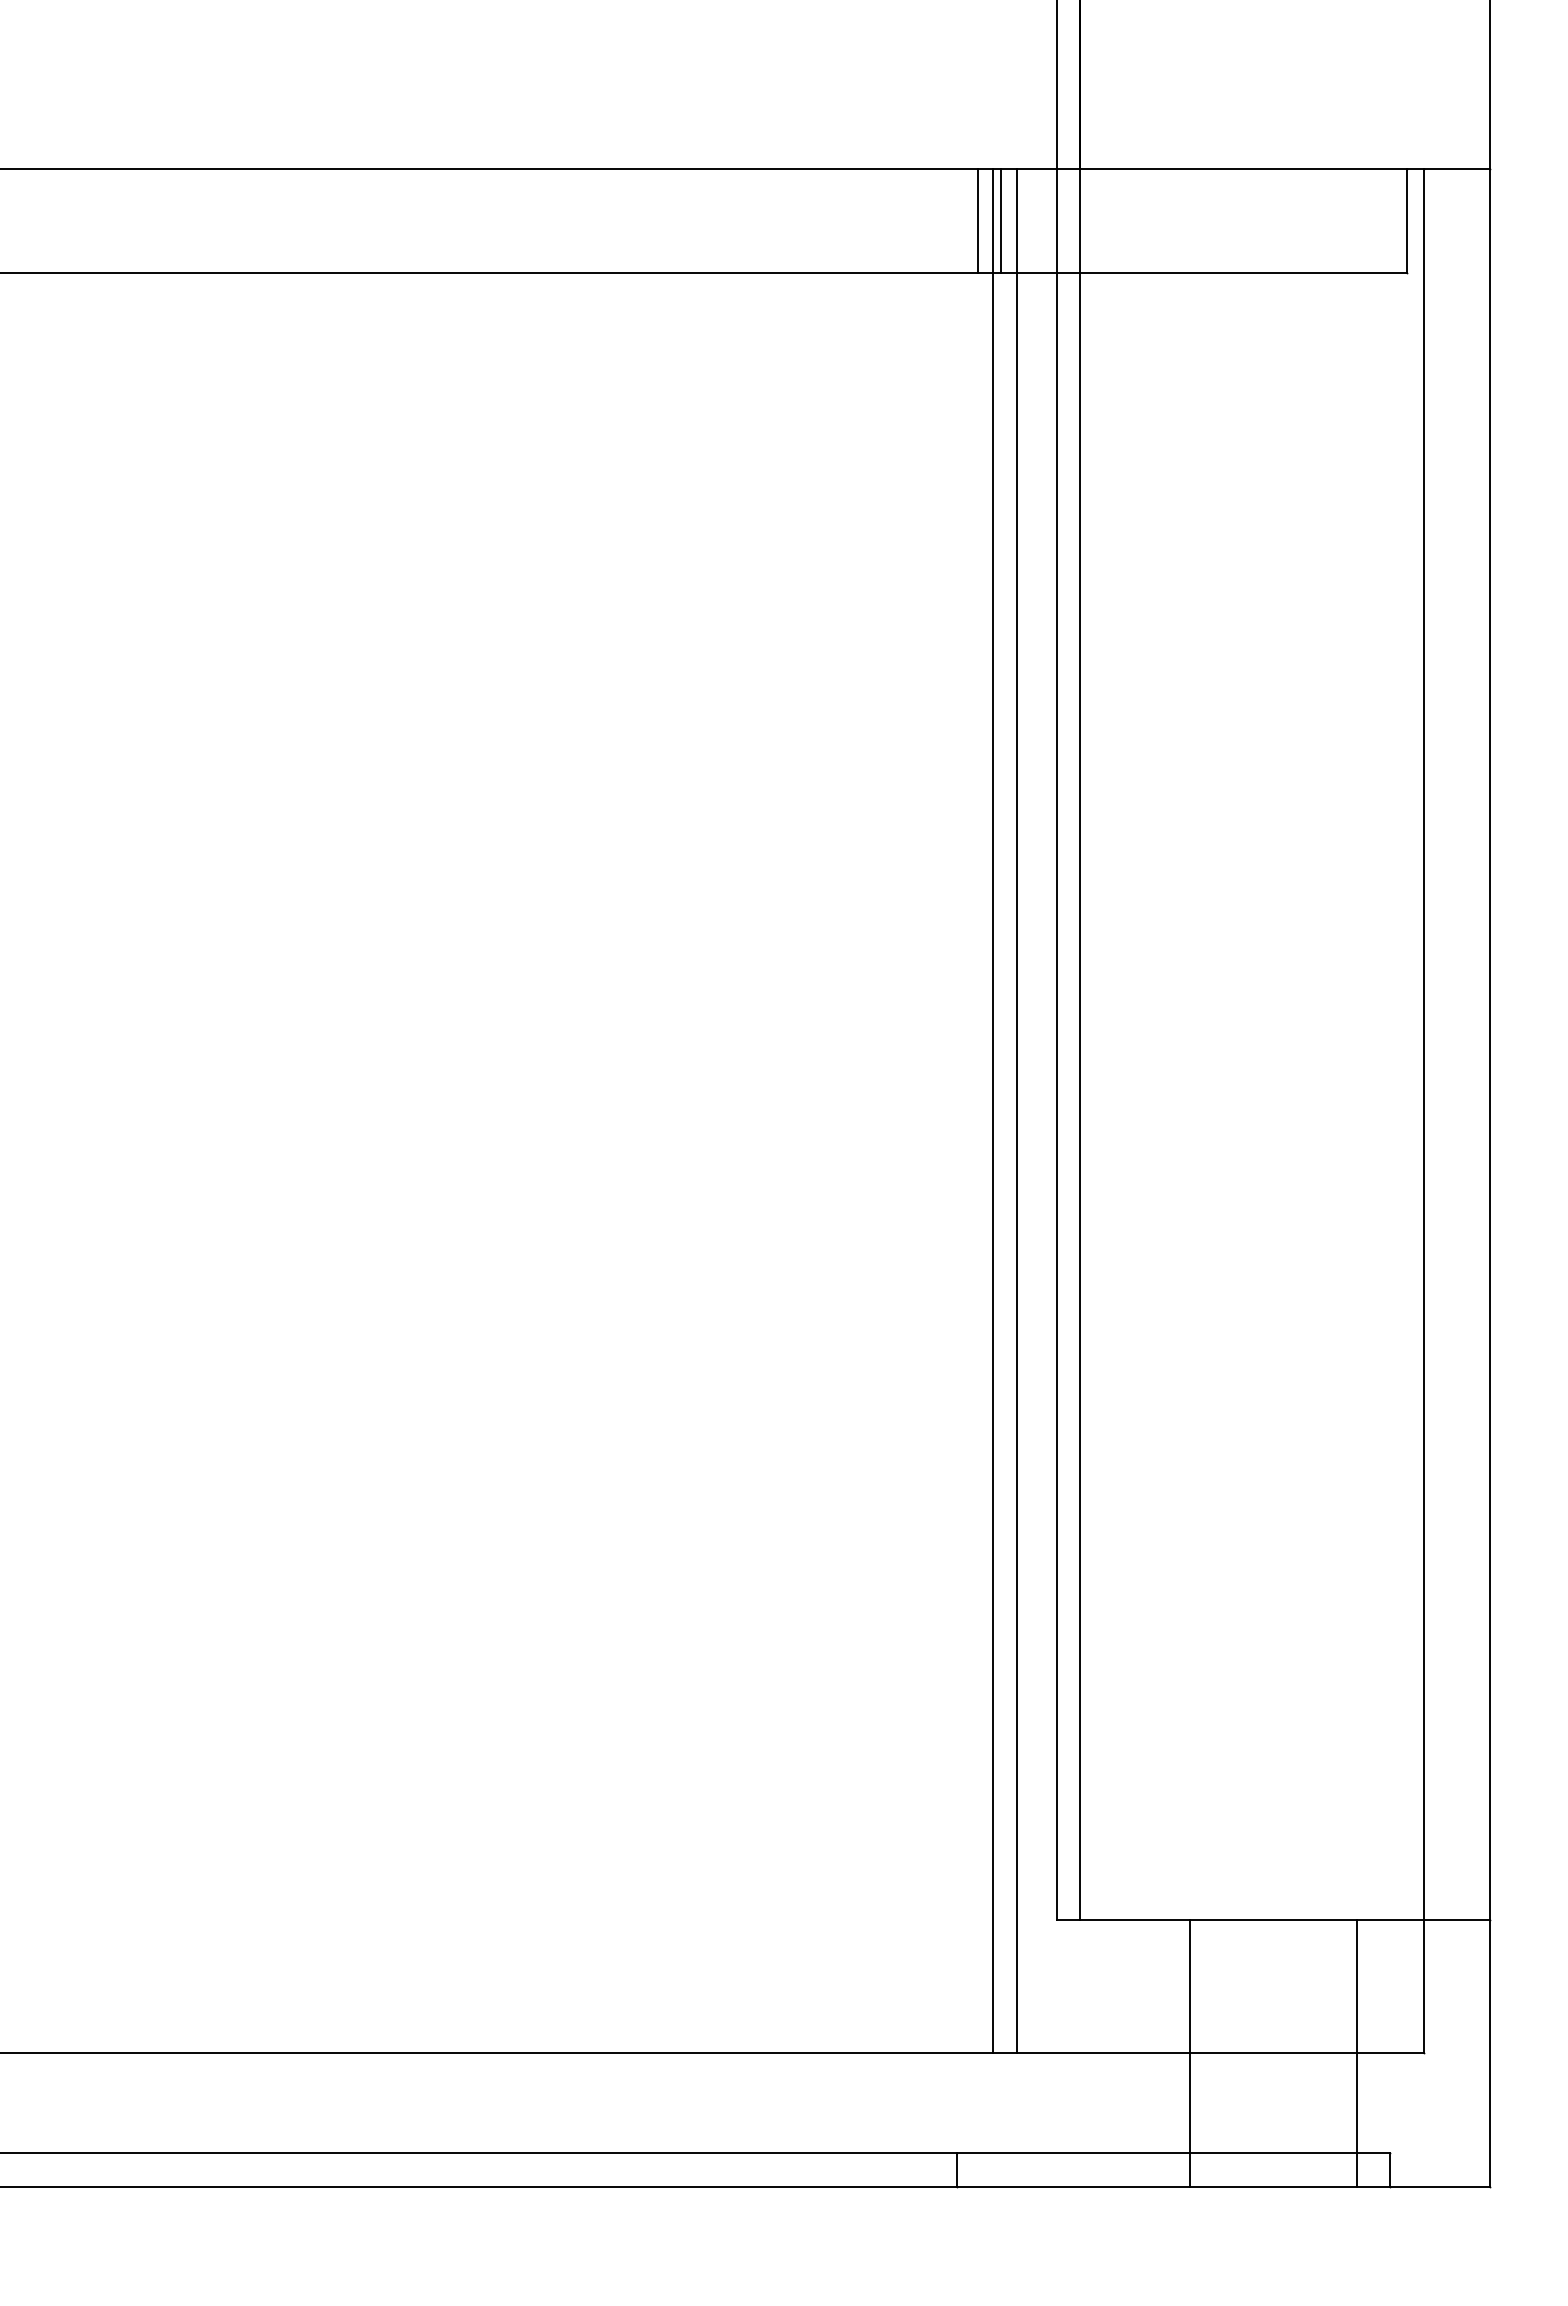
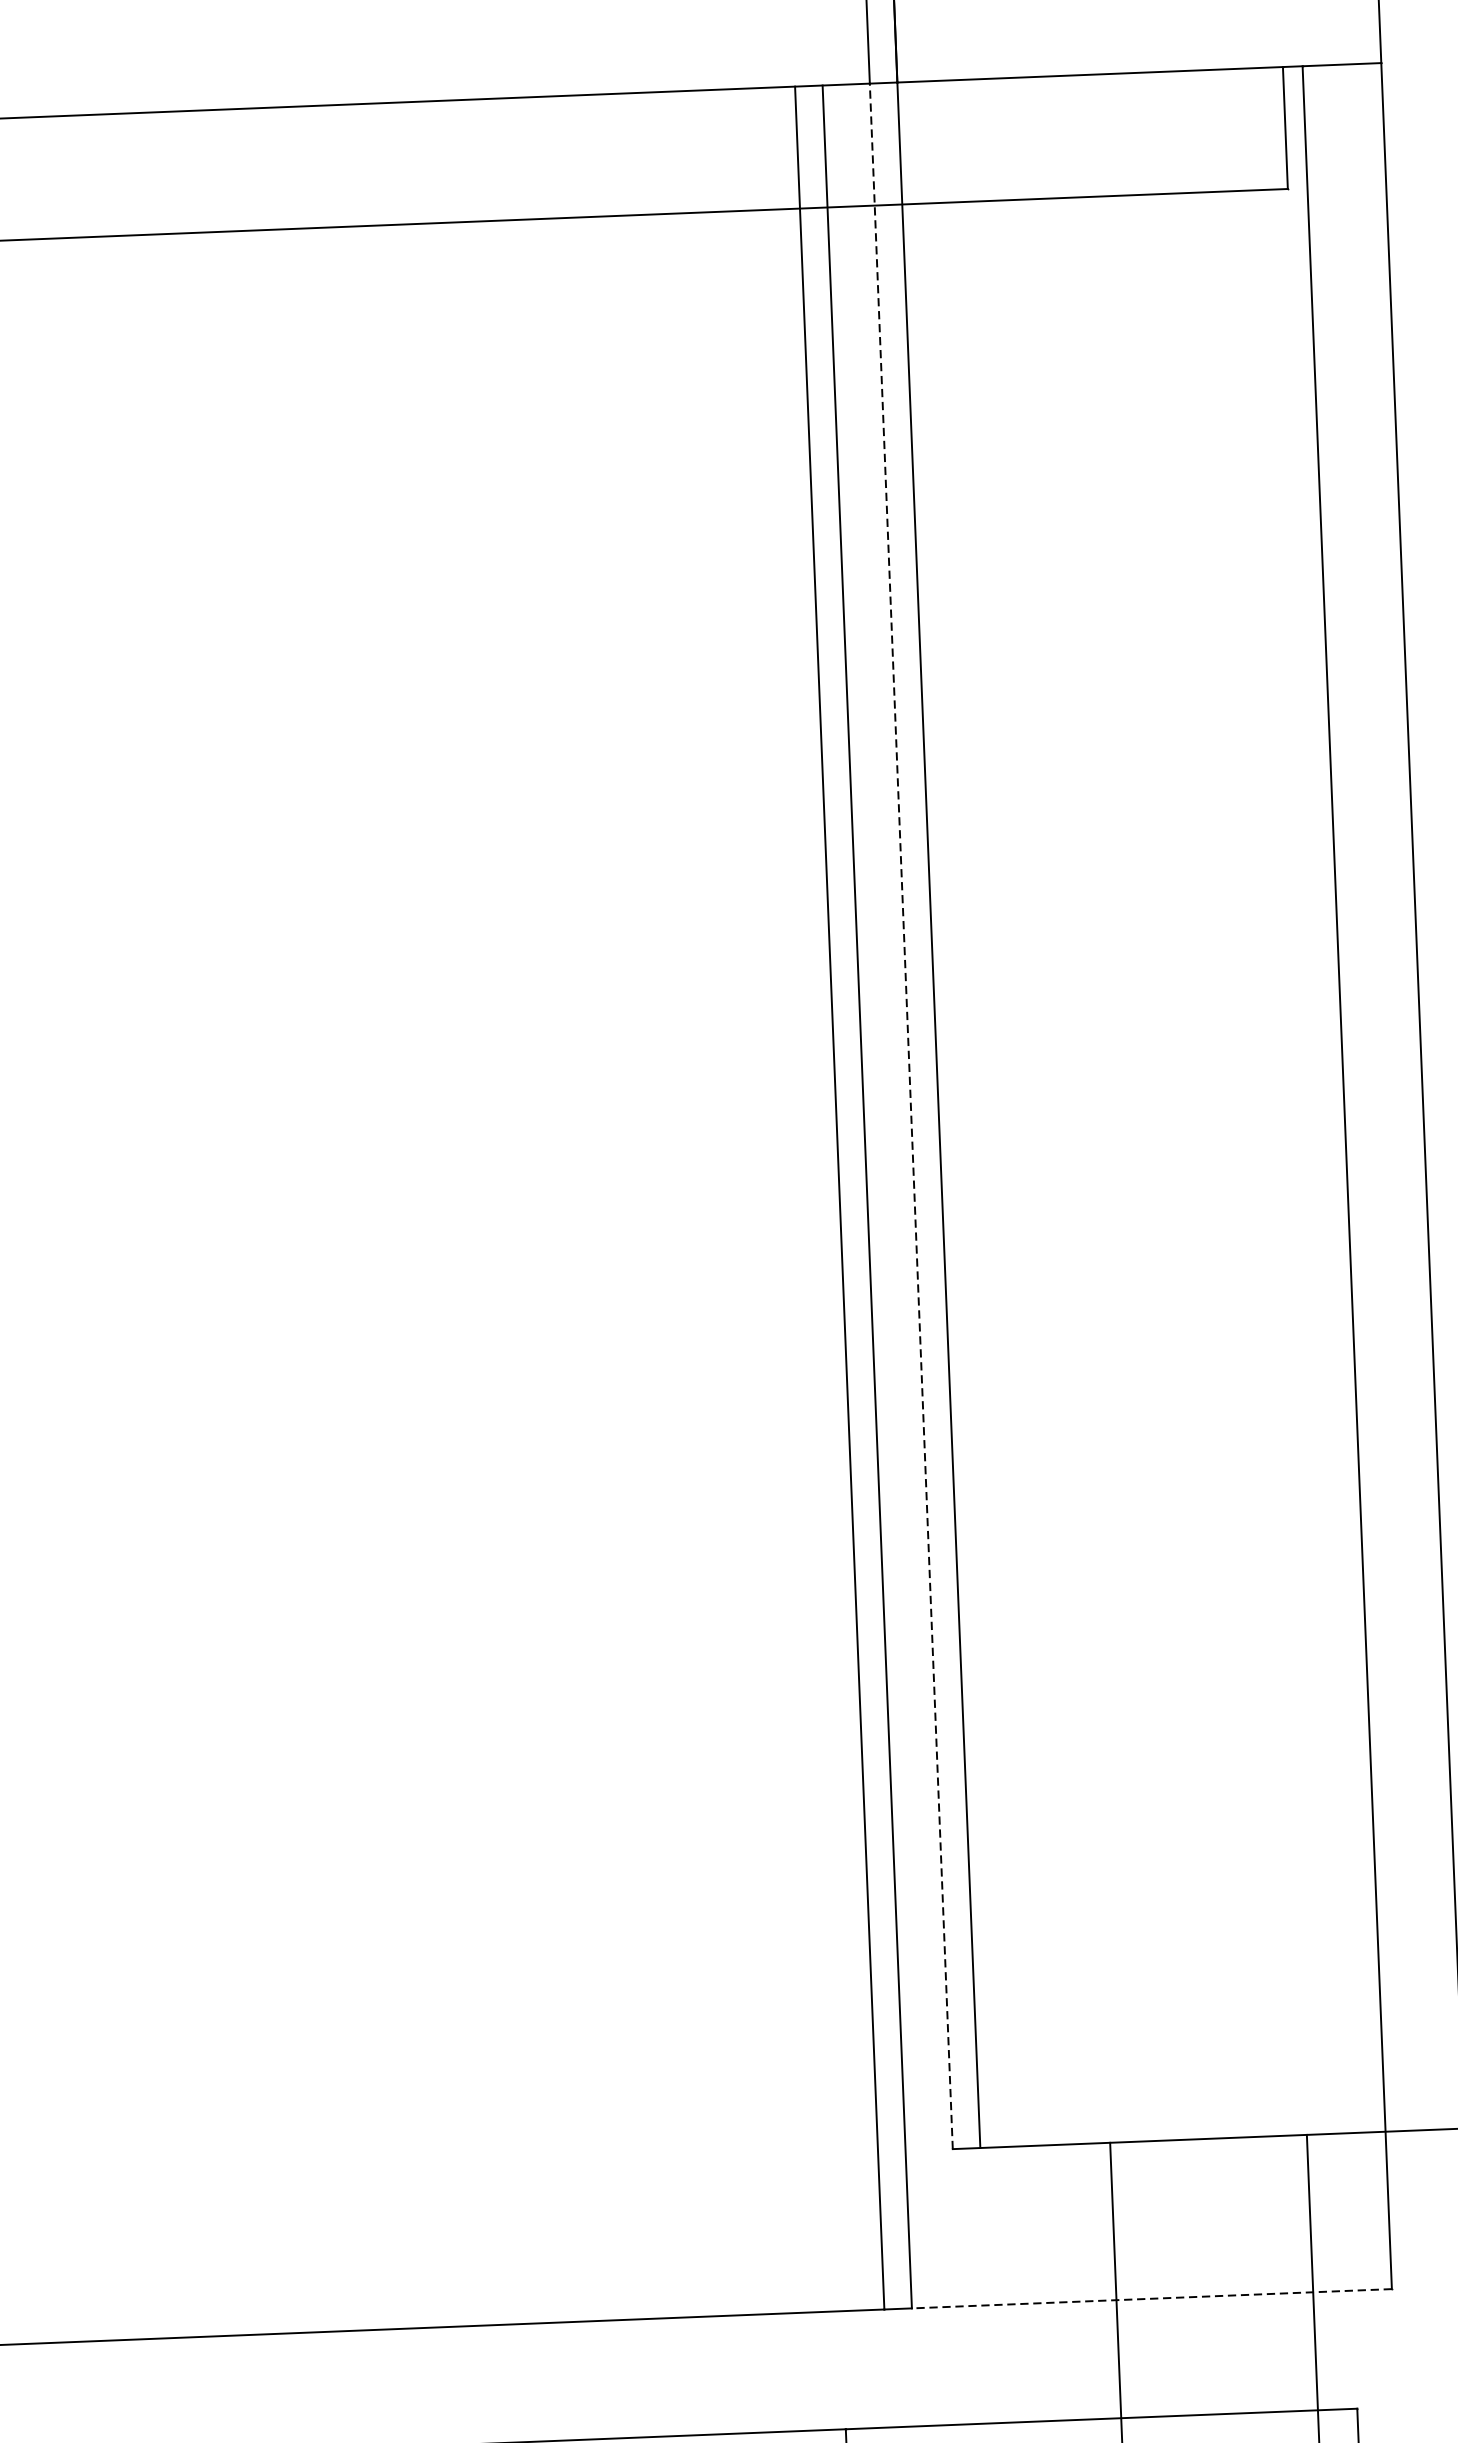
line: (977, 220) -> (778, 147), removed
line: (1000, 220) -> (805, 146), removed
line: (1056, 1044) -> (910, 1116), solid -> dashed
line: (1219, 2053) -> (1151, 2298), solid -> dashed

